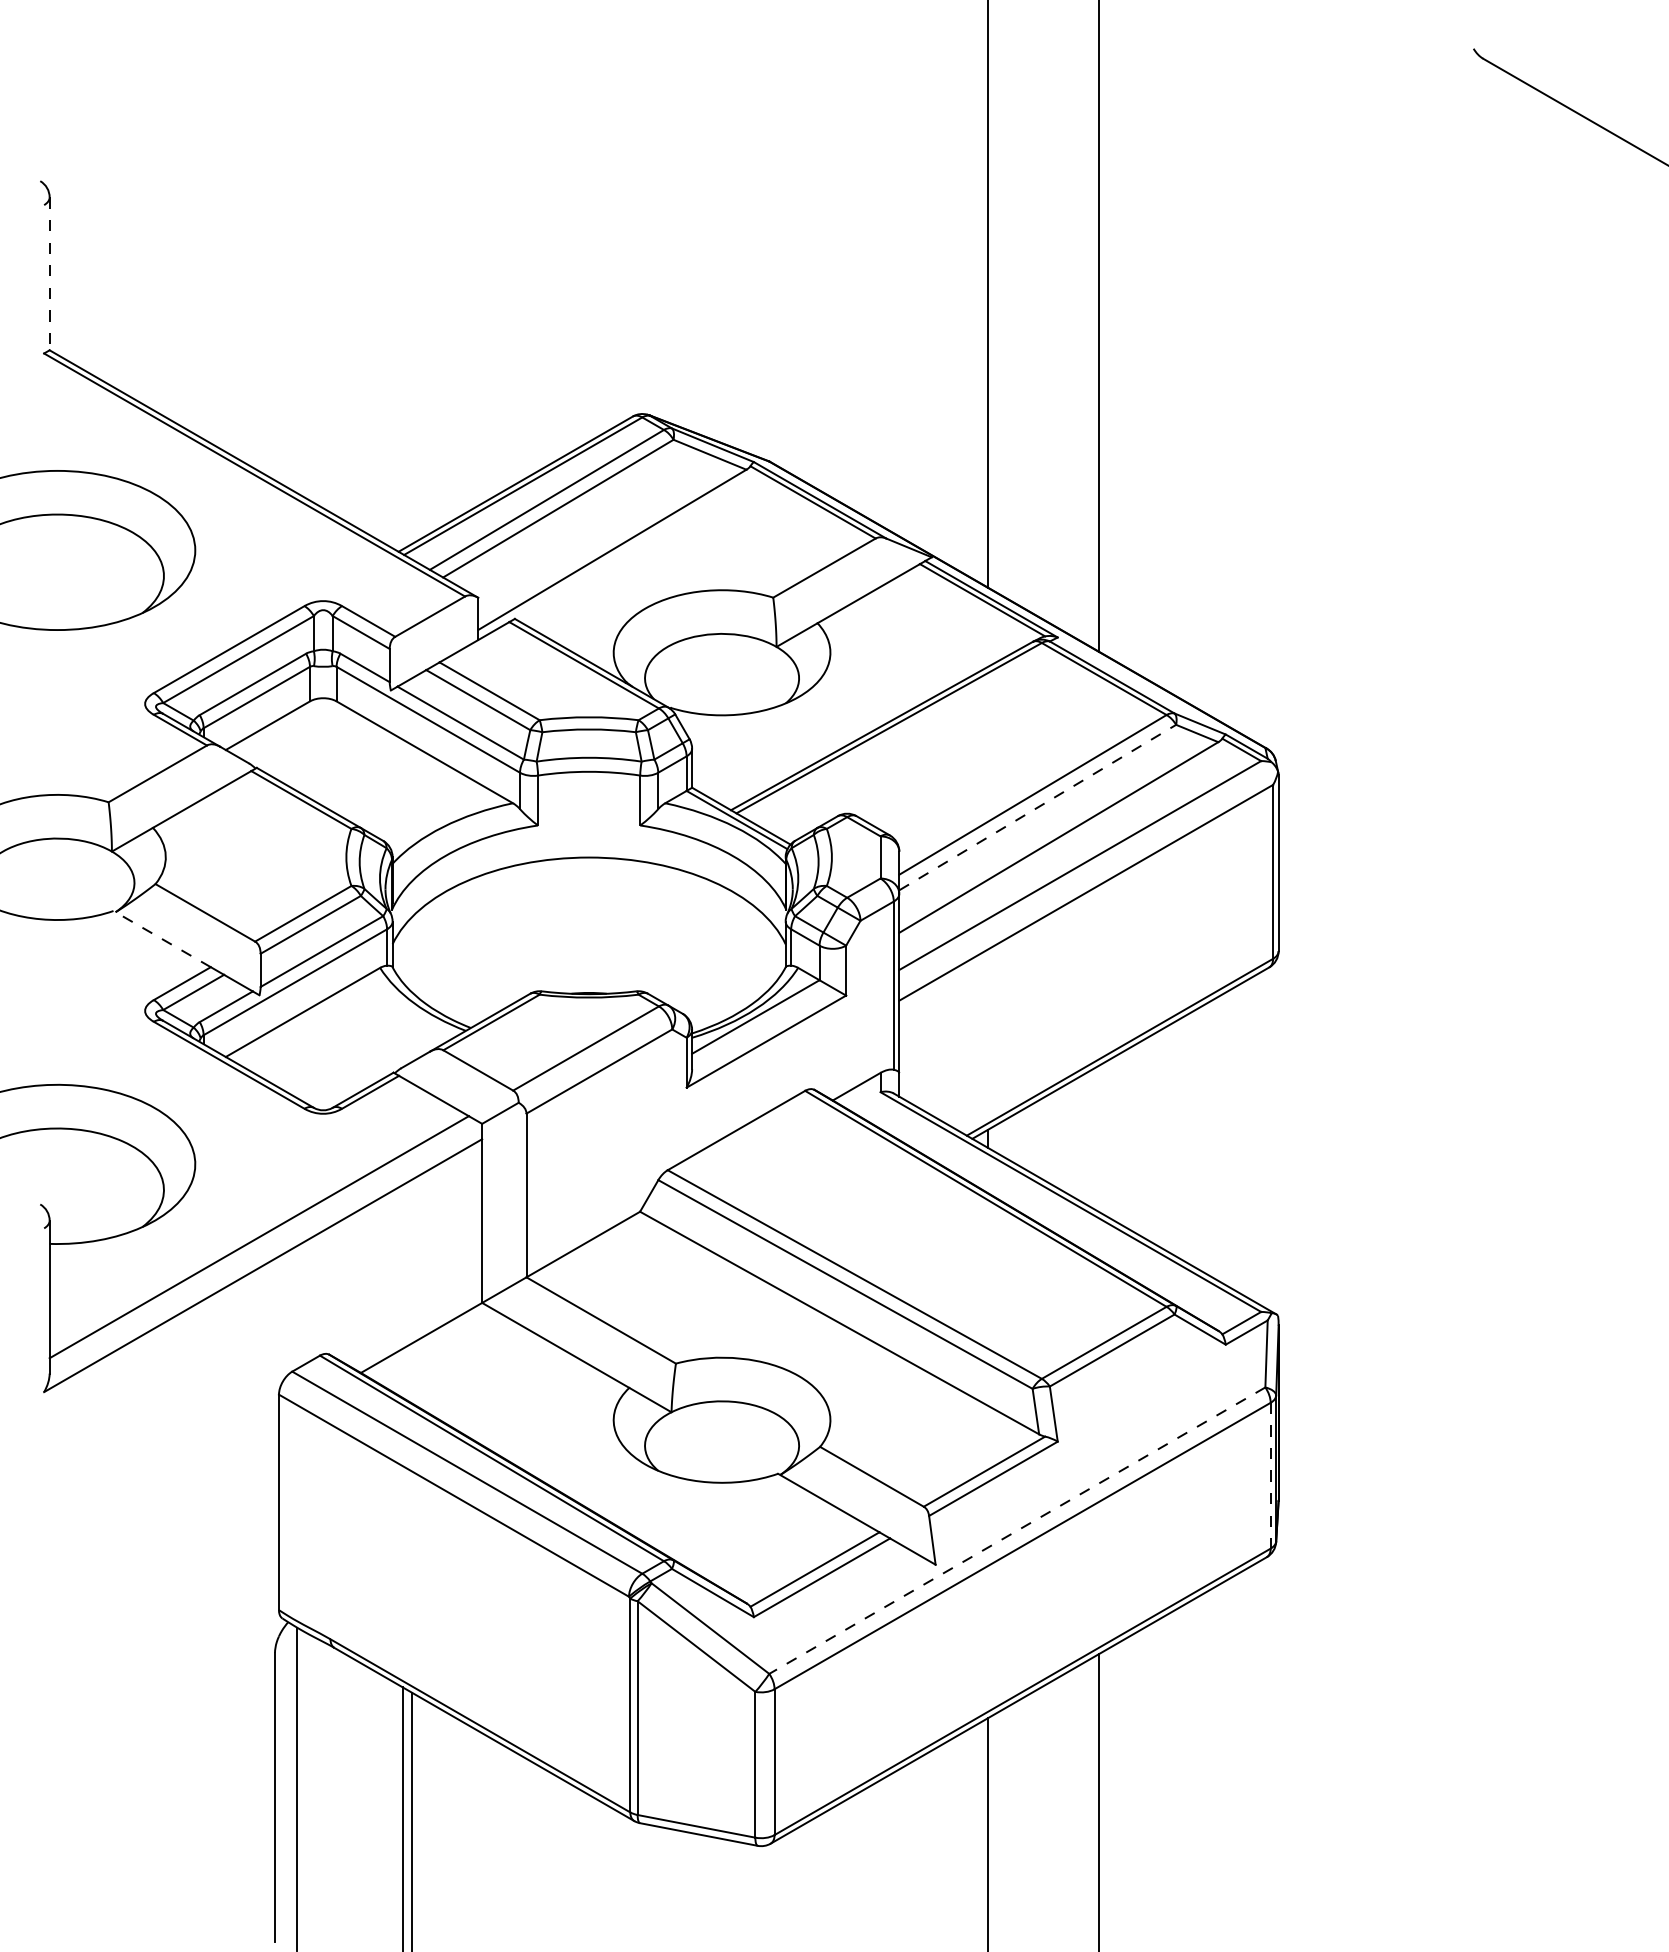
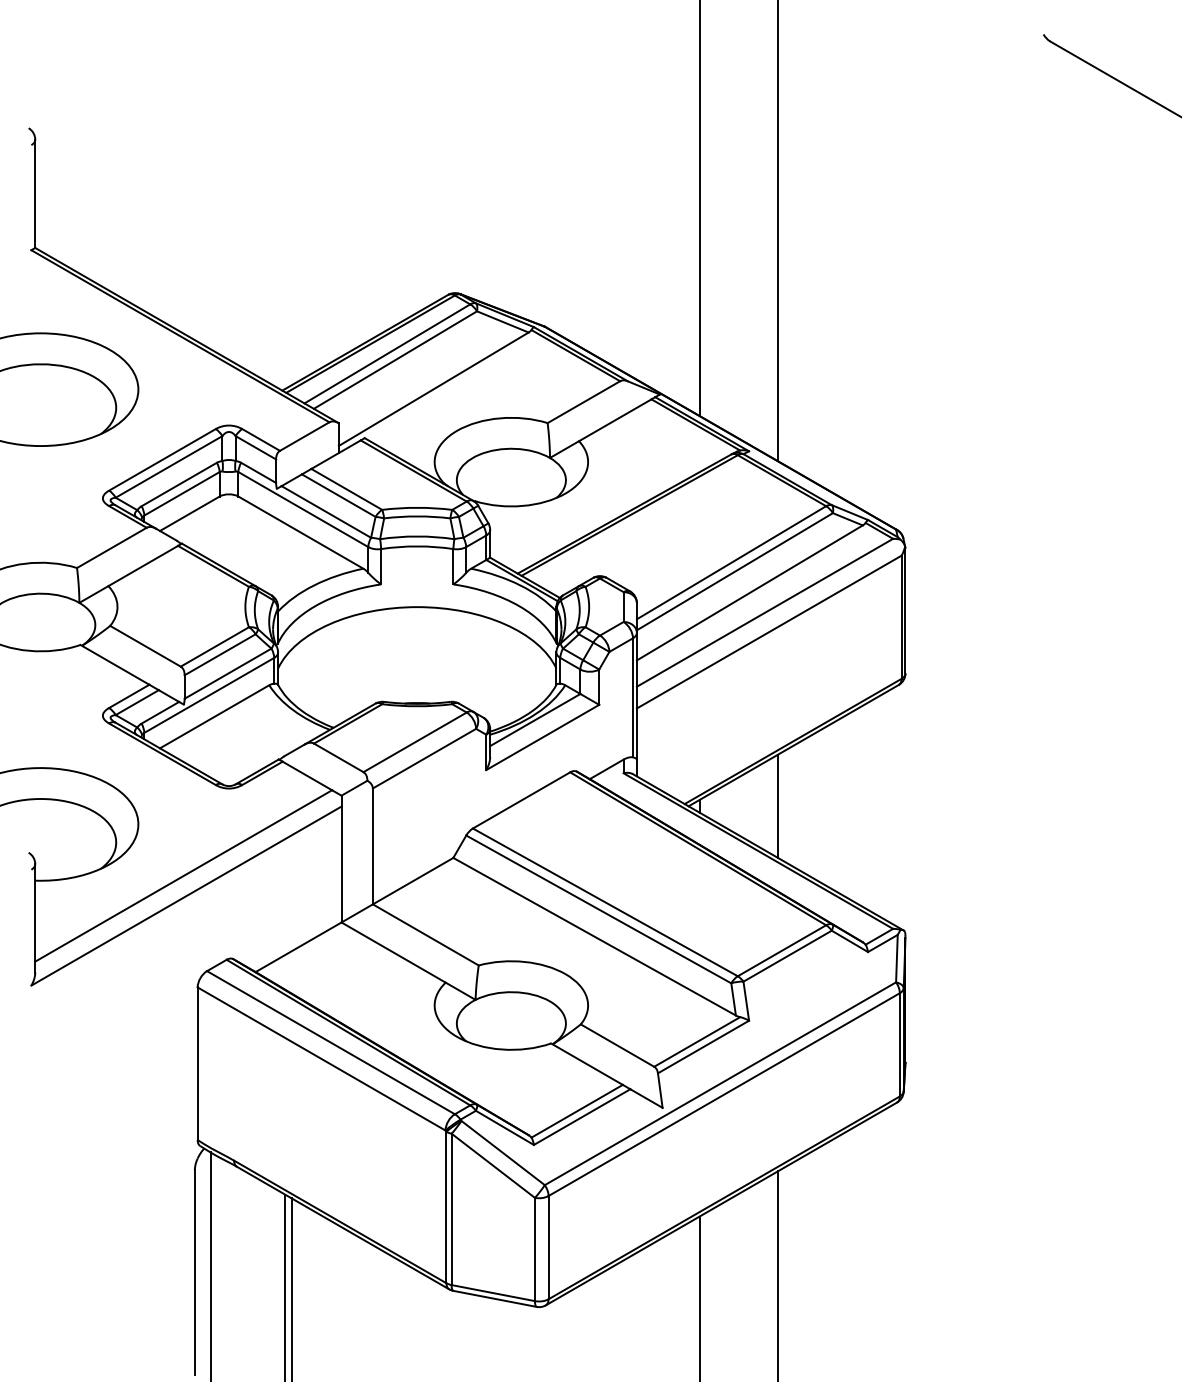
line: (49, 274) -> (35, 194), dashed -> solid
line: (1038, 807) -> (735, 571), dashed -> solid
line: (161, 938) -> (114, 664), dashed -> solid
line: (1099, 1137) -> (778, 805), added
line: (1270, 1475) -> (899, 1044), dashed -> solid
line: (1017, 1530) -> (720, 1083), dashed -> solid

